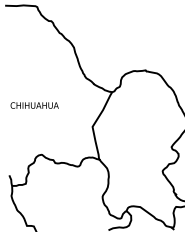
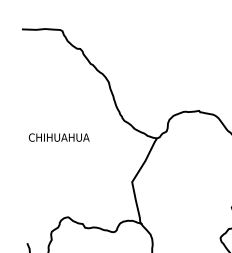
text: (34, 105) -> (58, 137), moved

